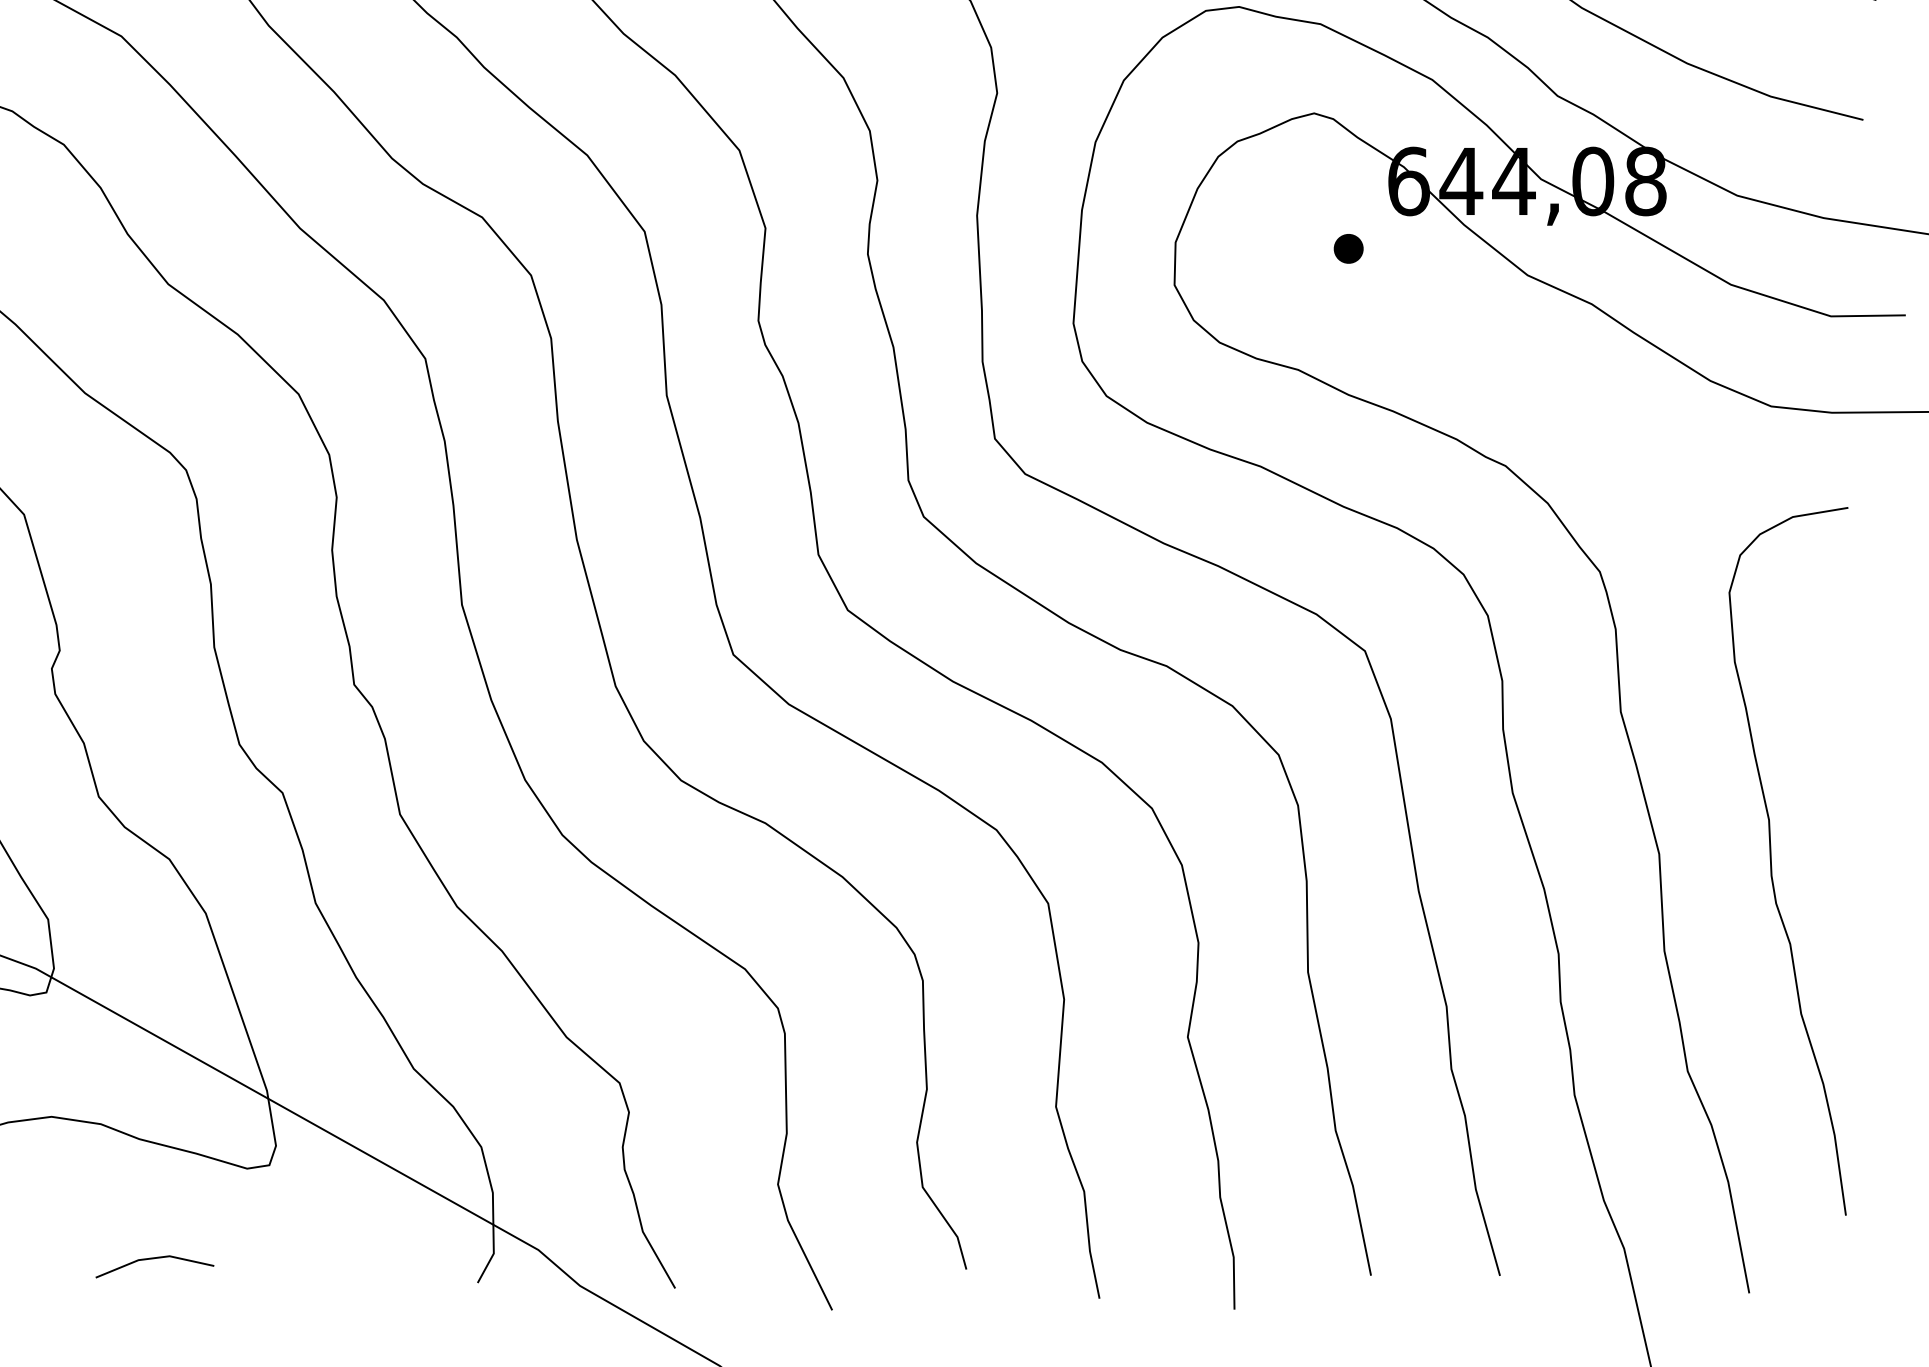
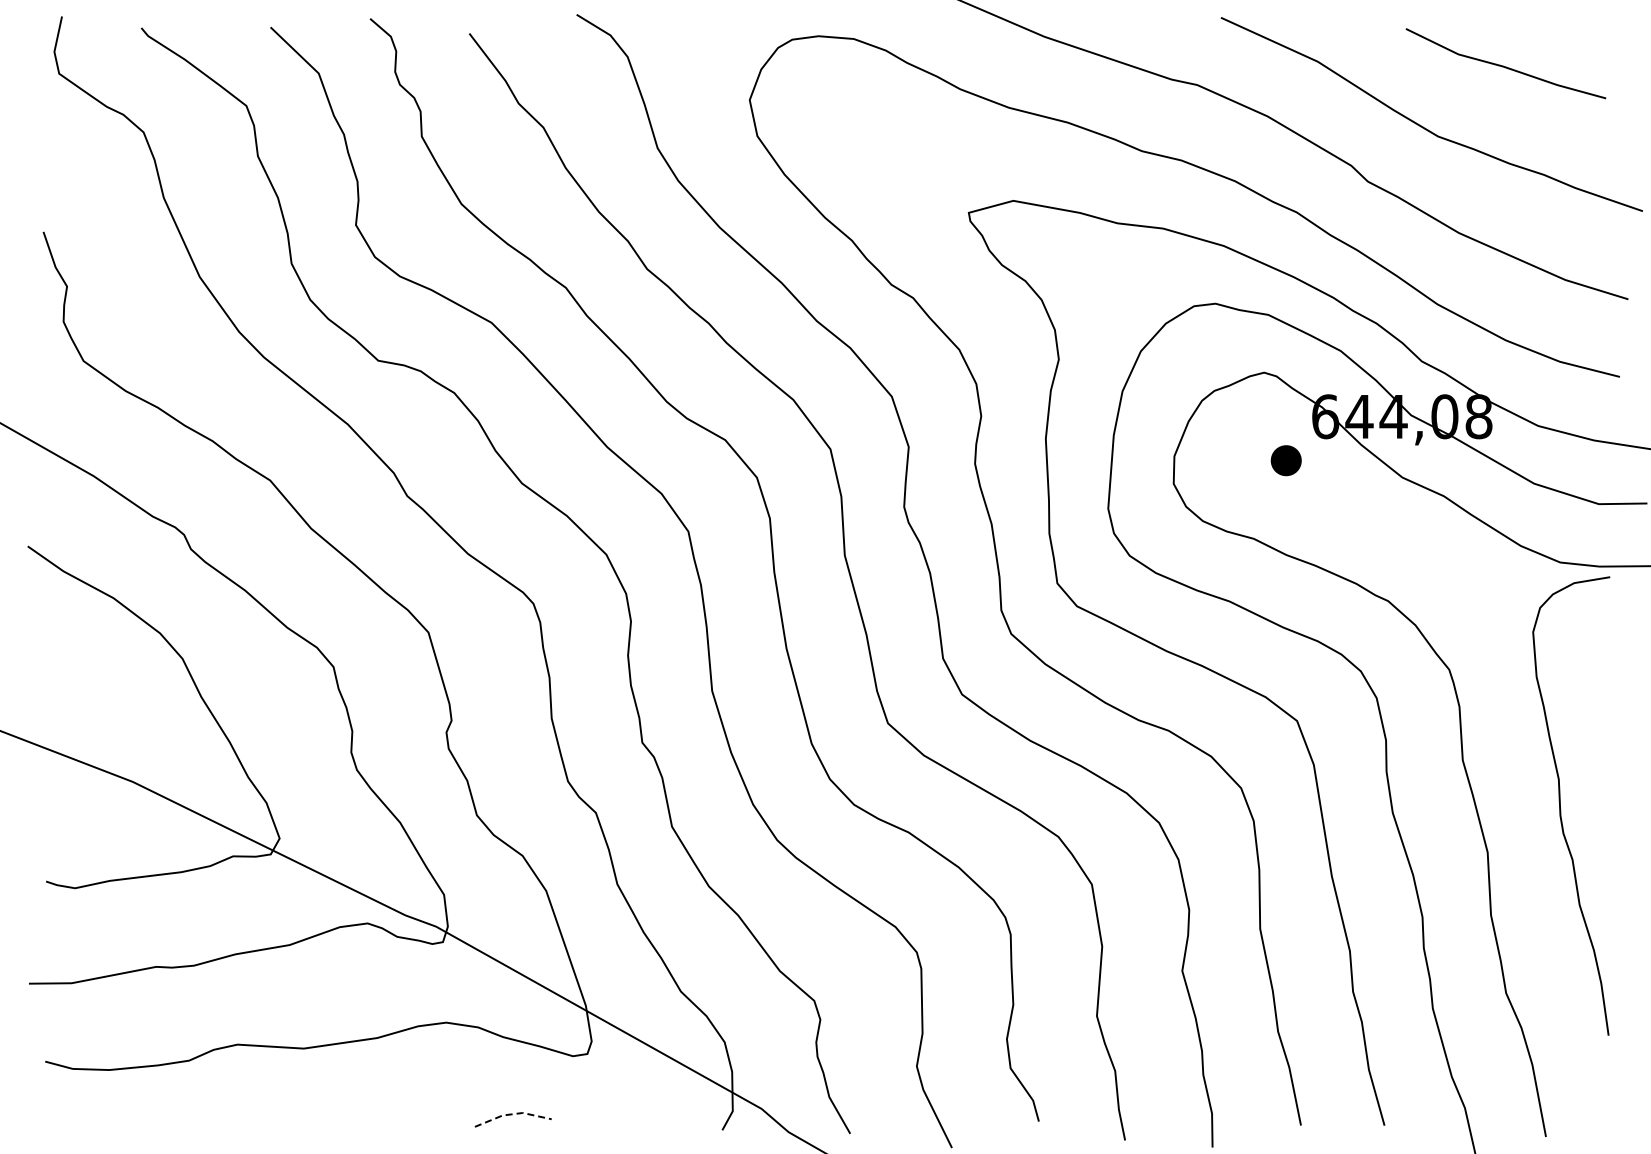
part: (1348, 247) -> (1286, 459), size x1.6
curve: (1773, 866) -> (1561, 809), moved
line: (155, 1258) -> (513, 1114), solid -> dashed

